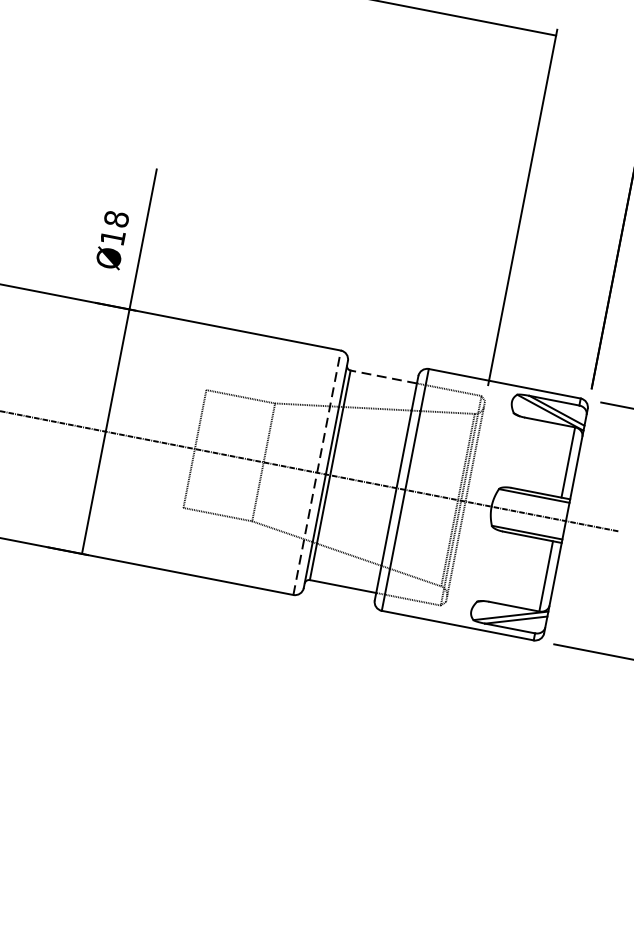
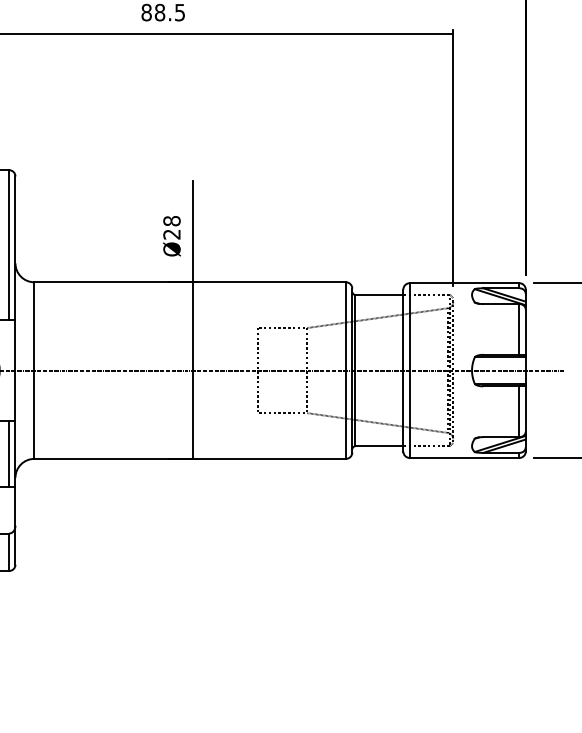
text: (112, 237) -> (171, 234), Ø18 -> Ø28
line: (384, 376) -> (379, 294), dashed -> solid
line: (316, 472) -> (345, 370), dashed -> solid

